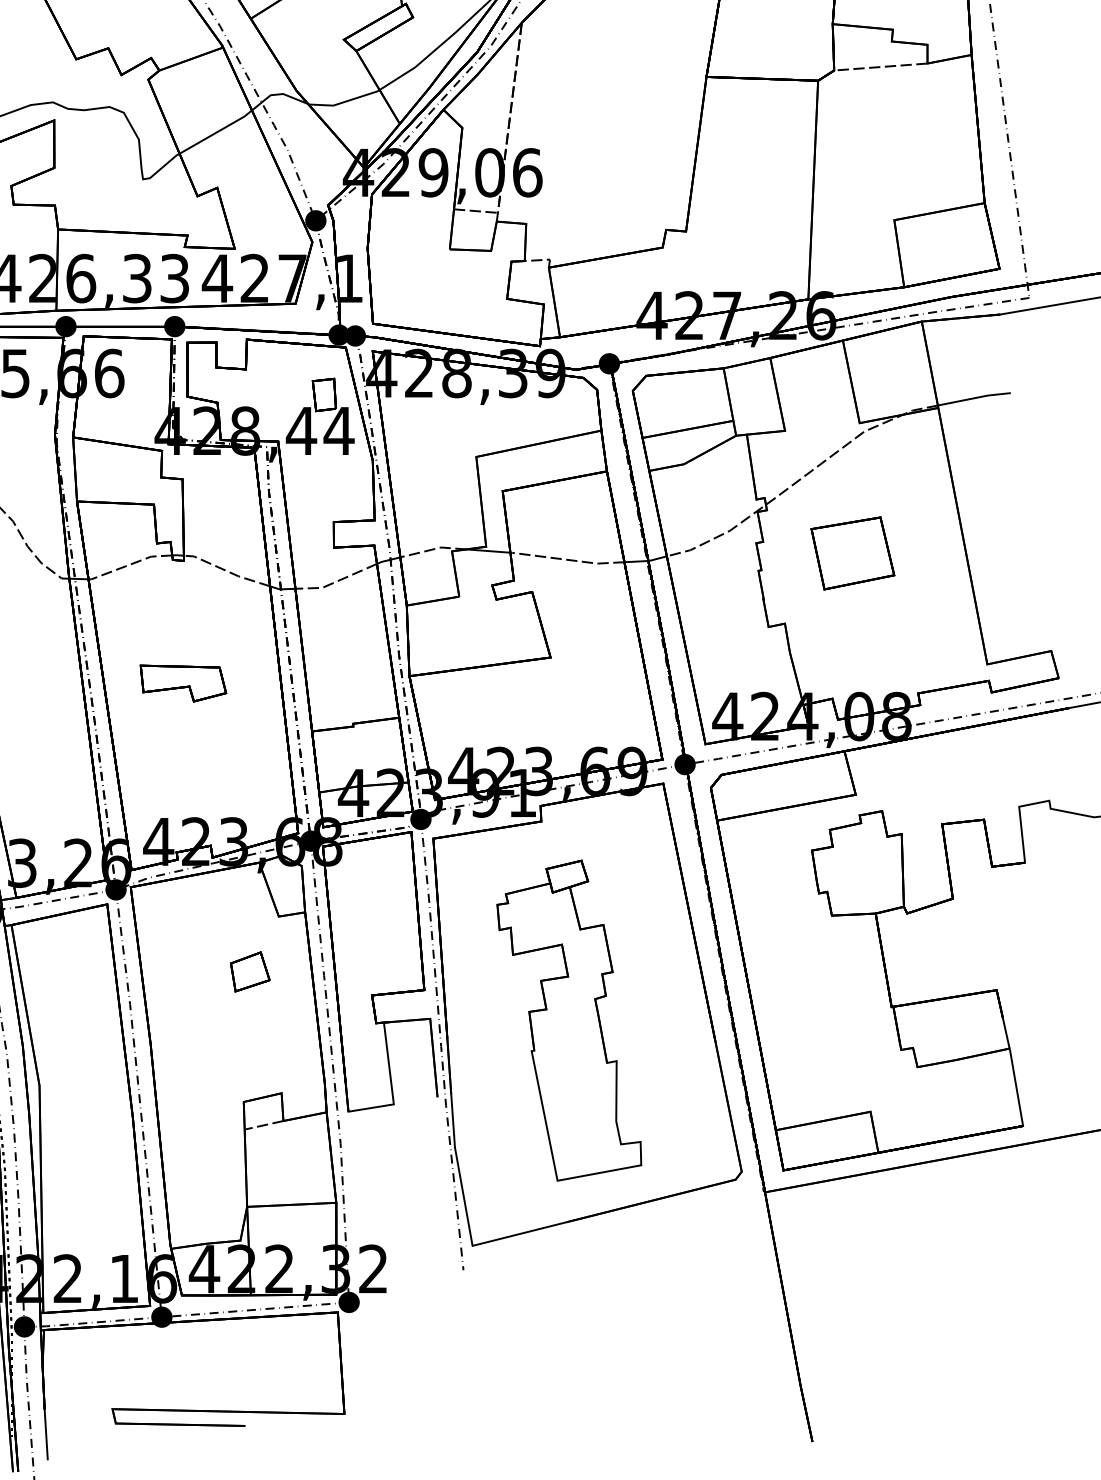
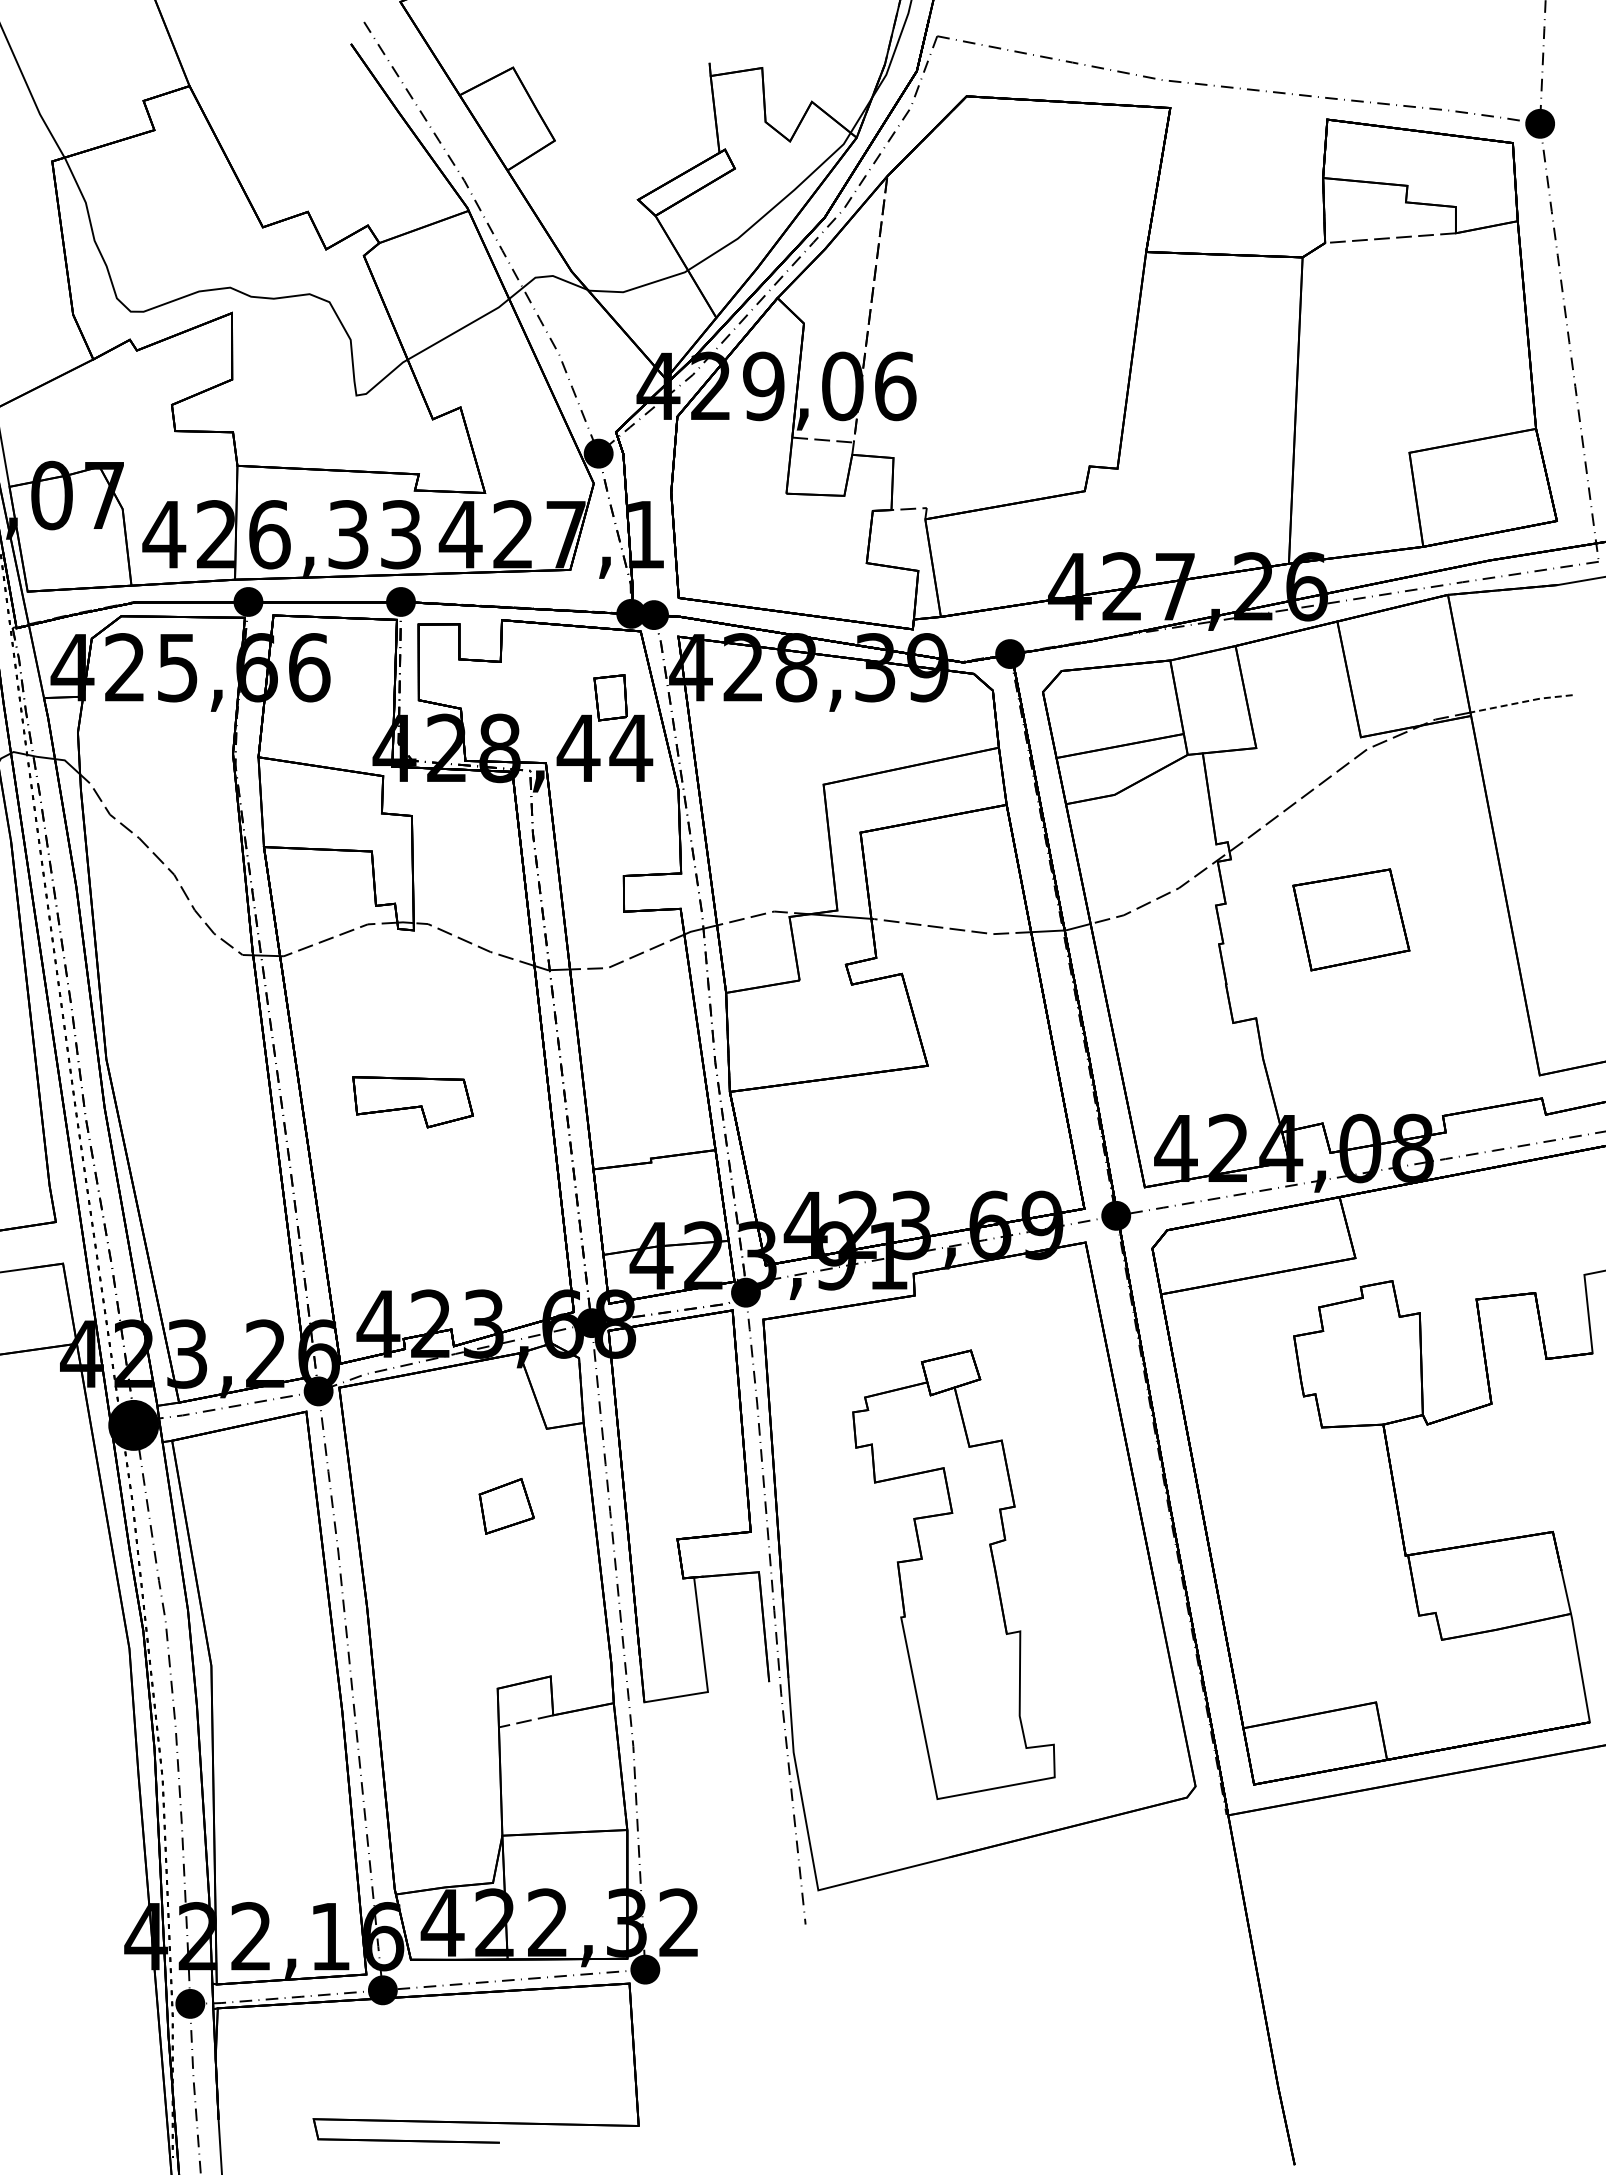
line: (975, 398) -> (1522, 702), solid -> dashed

